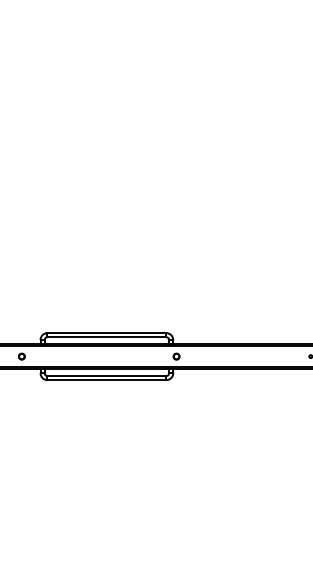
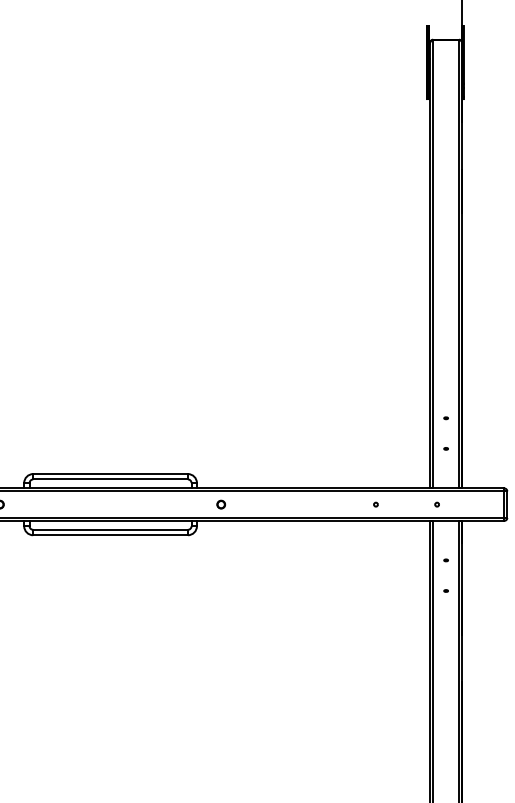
part: (176, 356) -> (221, 504), moved

